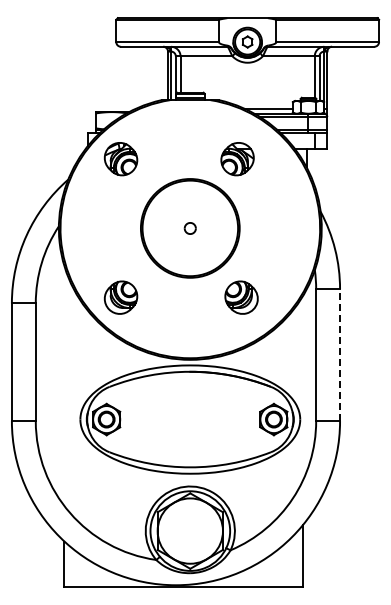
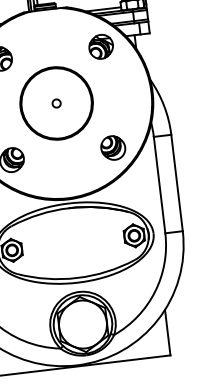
part: (237, 159) -> (101, 47), moved
part: (241, 297) -> (113, 147), moved
line: (340, 355) -> (177, 183), dashed -> solid

